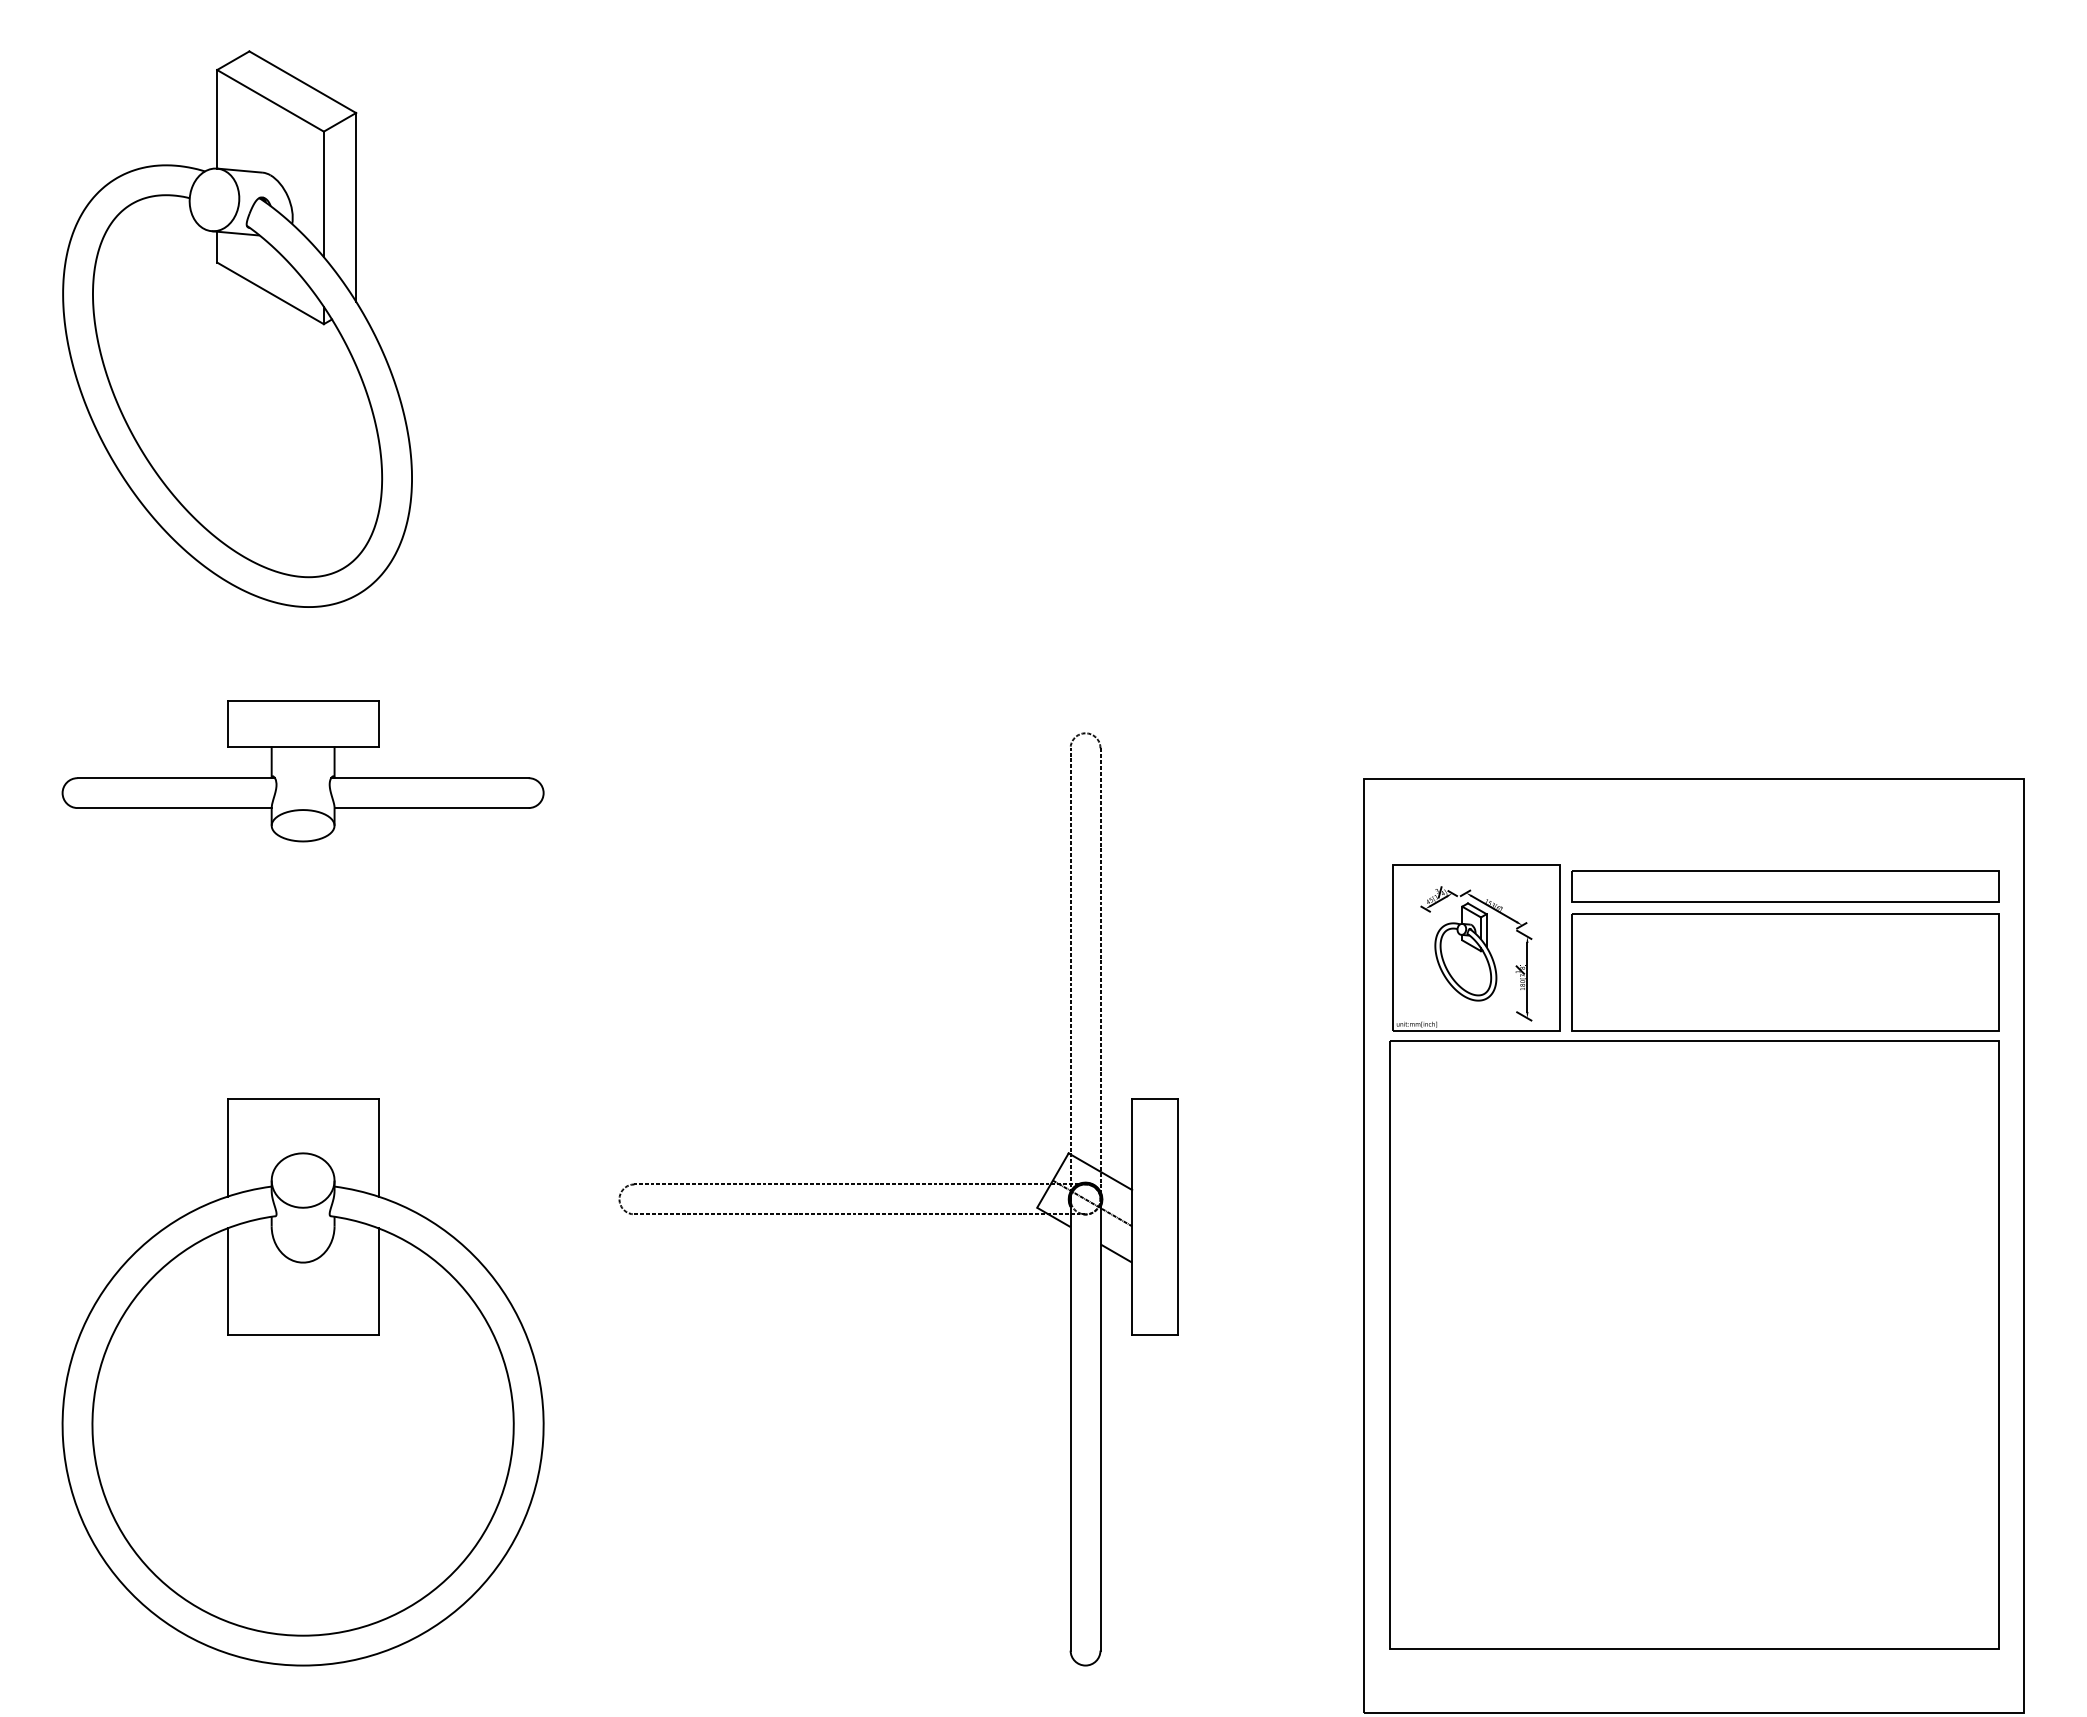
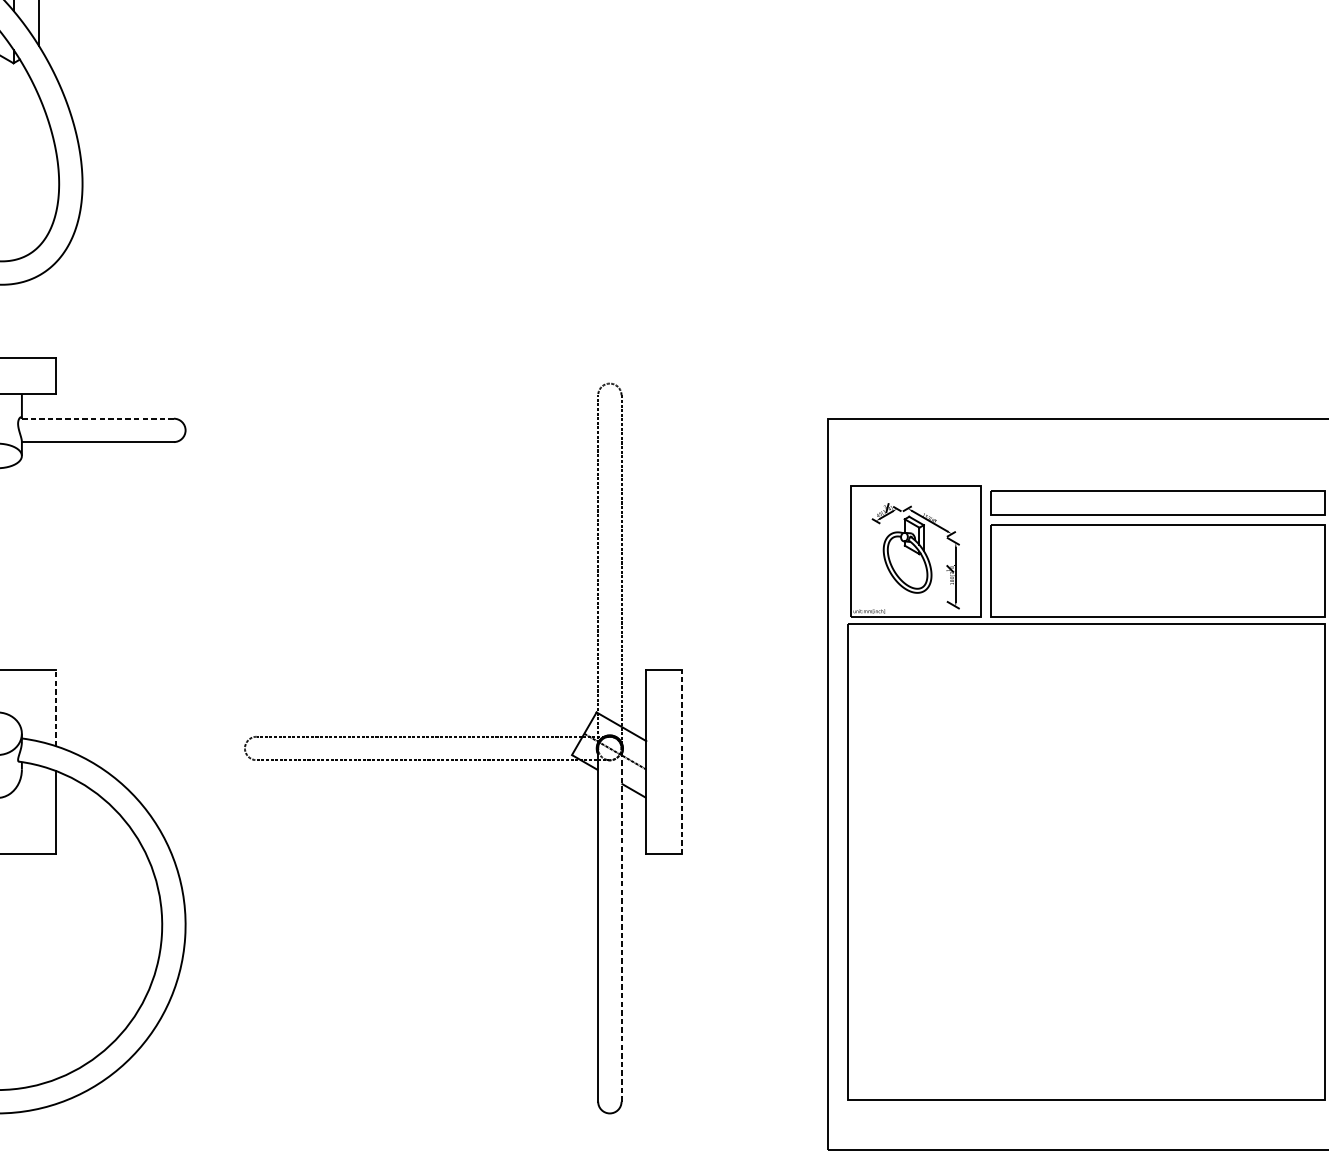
line: (429, 778) -> (96, 418), solid -> dashed
line: (378, 1147) -> (56, 707), solid -> dashed
line: (1177, 1216) -> (681, 761), solid -> dashed
line: (1100, 1424) -> (621, 924), solid -> dashed

